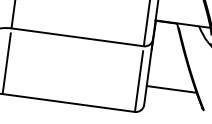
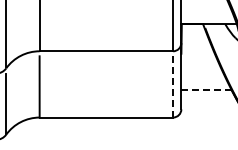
line: (139, 81) -> (173, 86), solid -> dashed
line: (172, 89) -> (207, 90), solid -> dashed

